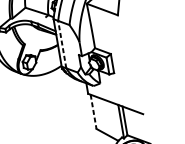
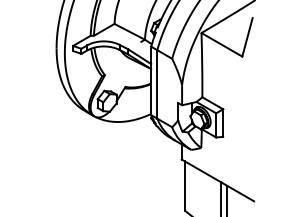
line: (62, 43) -> (157, 83), dashed -> solid
line: (93, 112) -> (185, 186), dashed -> solid

